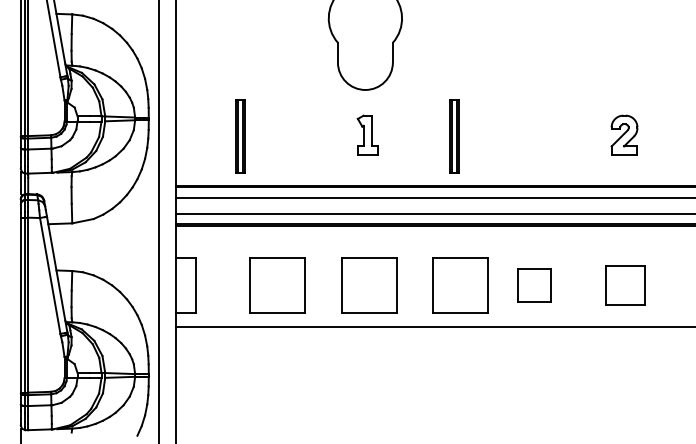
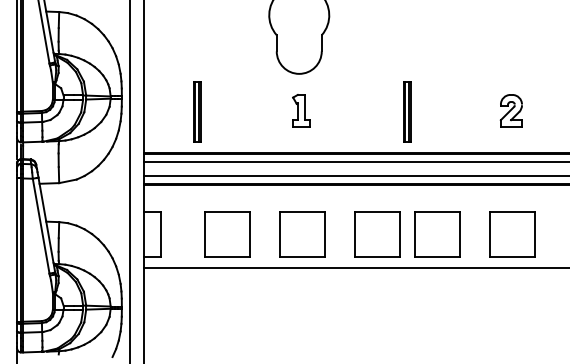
part: (454, 136) -> (407, 111), moved
part: (534, 285) -> (437, 234), size x1.67
part: (625, 285) -> (512, 234), size x1.43

